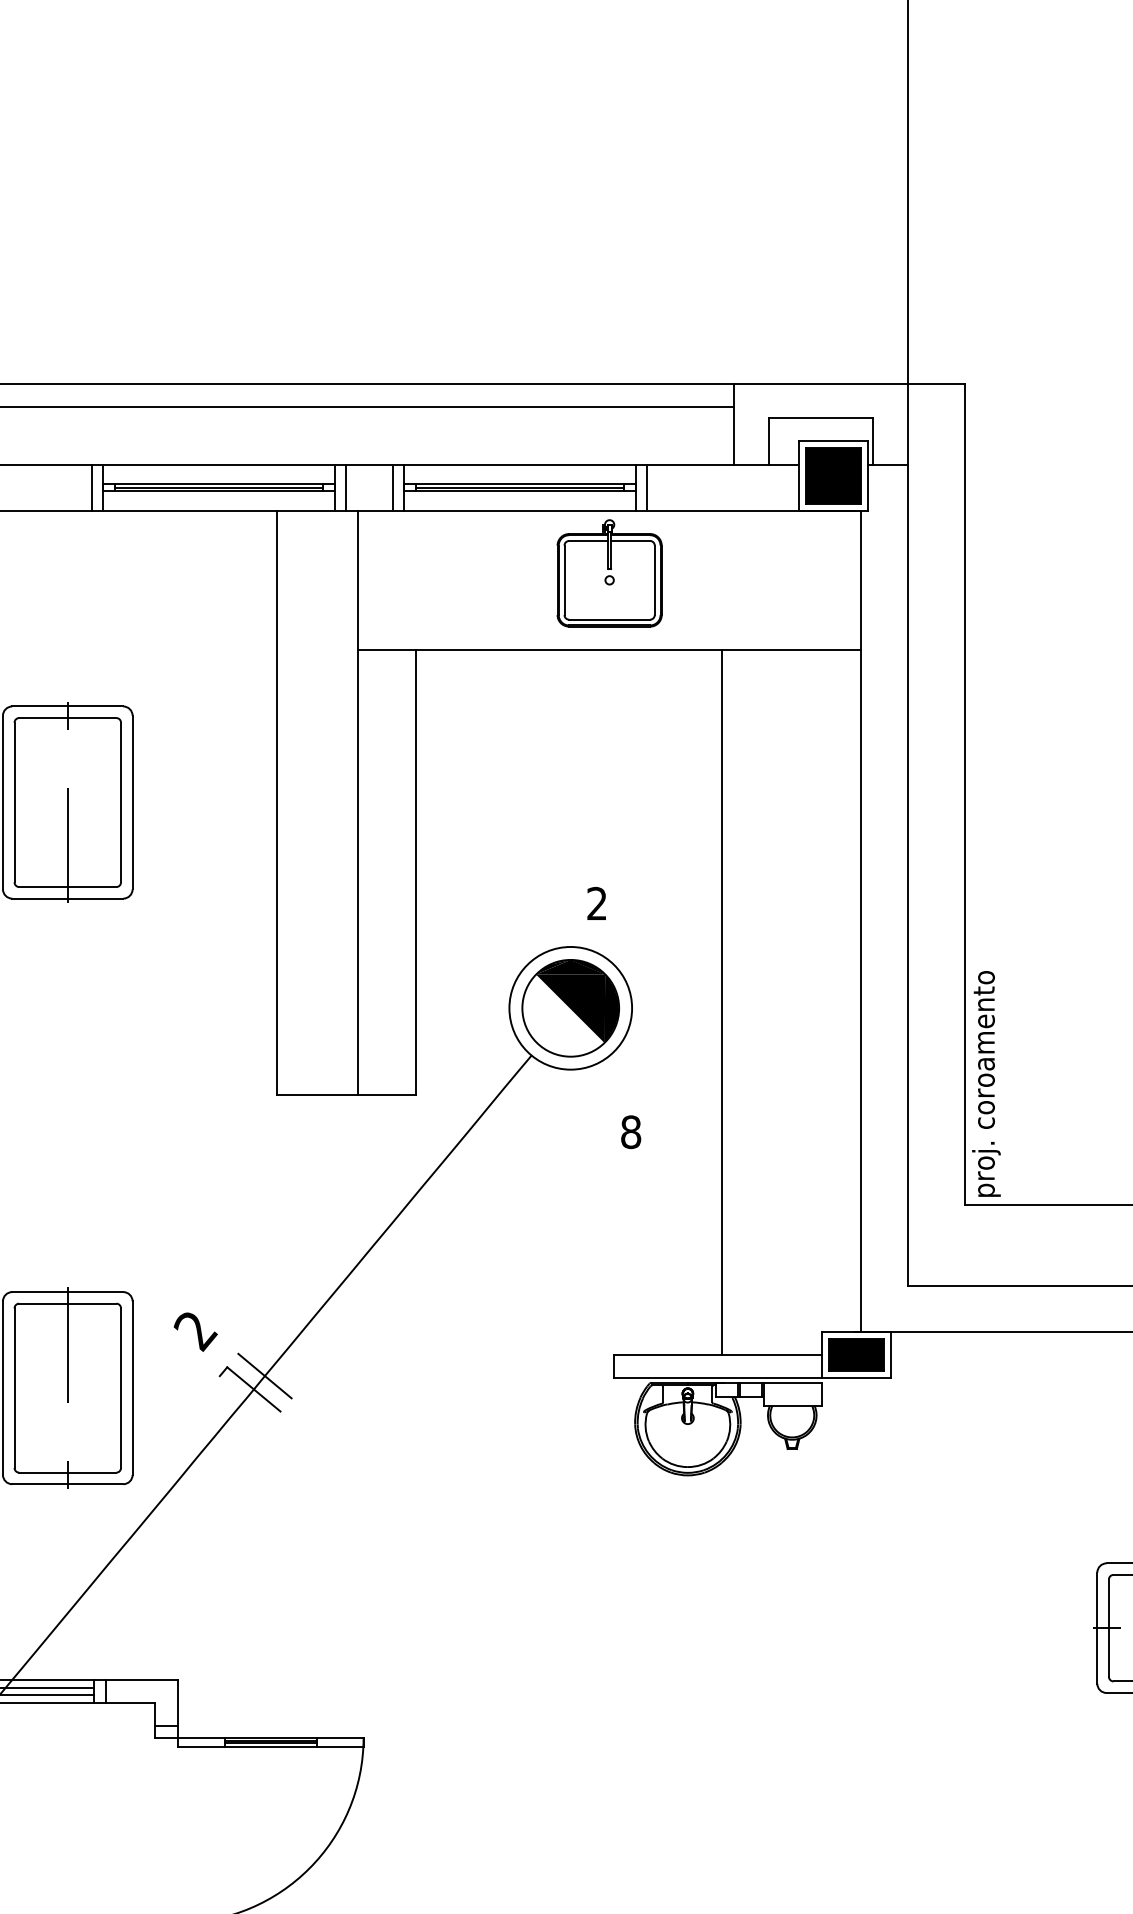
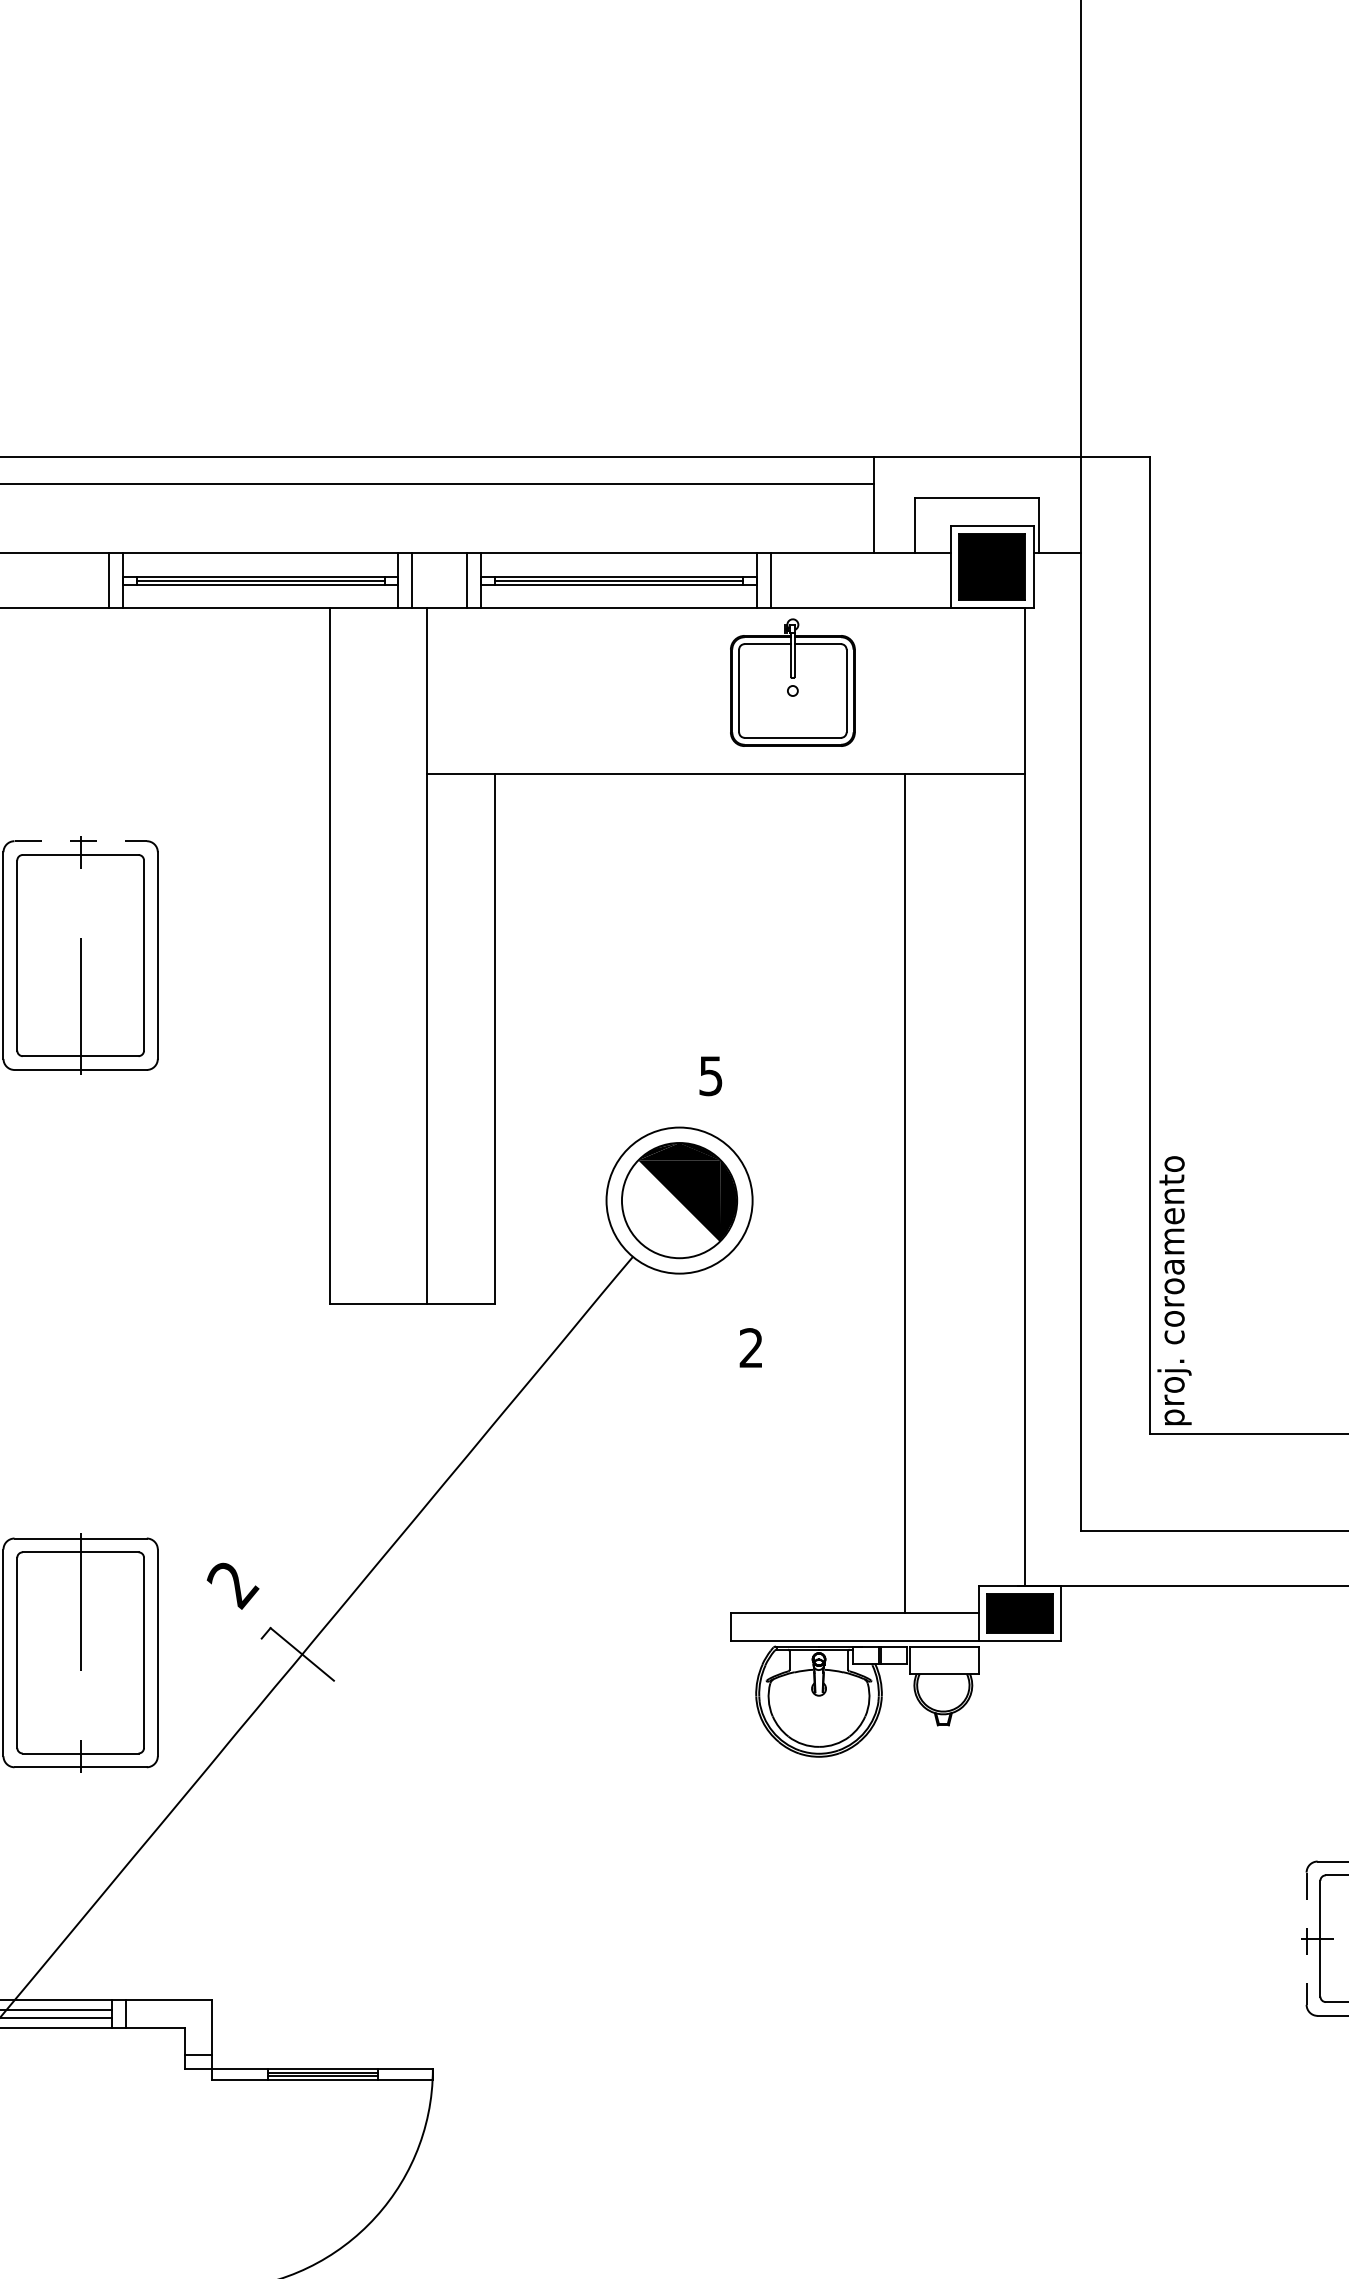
part: (609, 573) -> (792, 682), moved
line: (68, 706) -> (81, 841), solid -> dashed
text: (596, 904) -> (710, 1076), 2 -> 5
line: (722, 1002) -> (905, 1193), moved
text: (631, 1132) -> (751, 1348), 8 -> 2
line: (265, 1376) -> (315, 1638), removed
line: (1097, 1628) -> (1306, 1939), solid -> dashed

